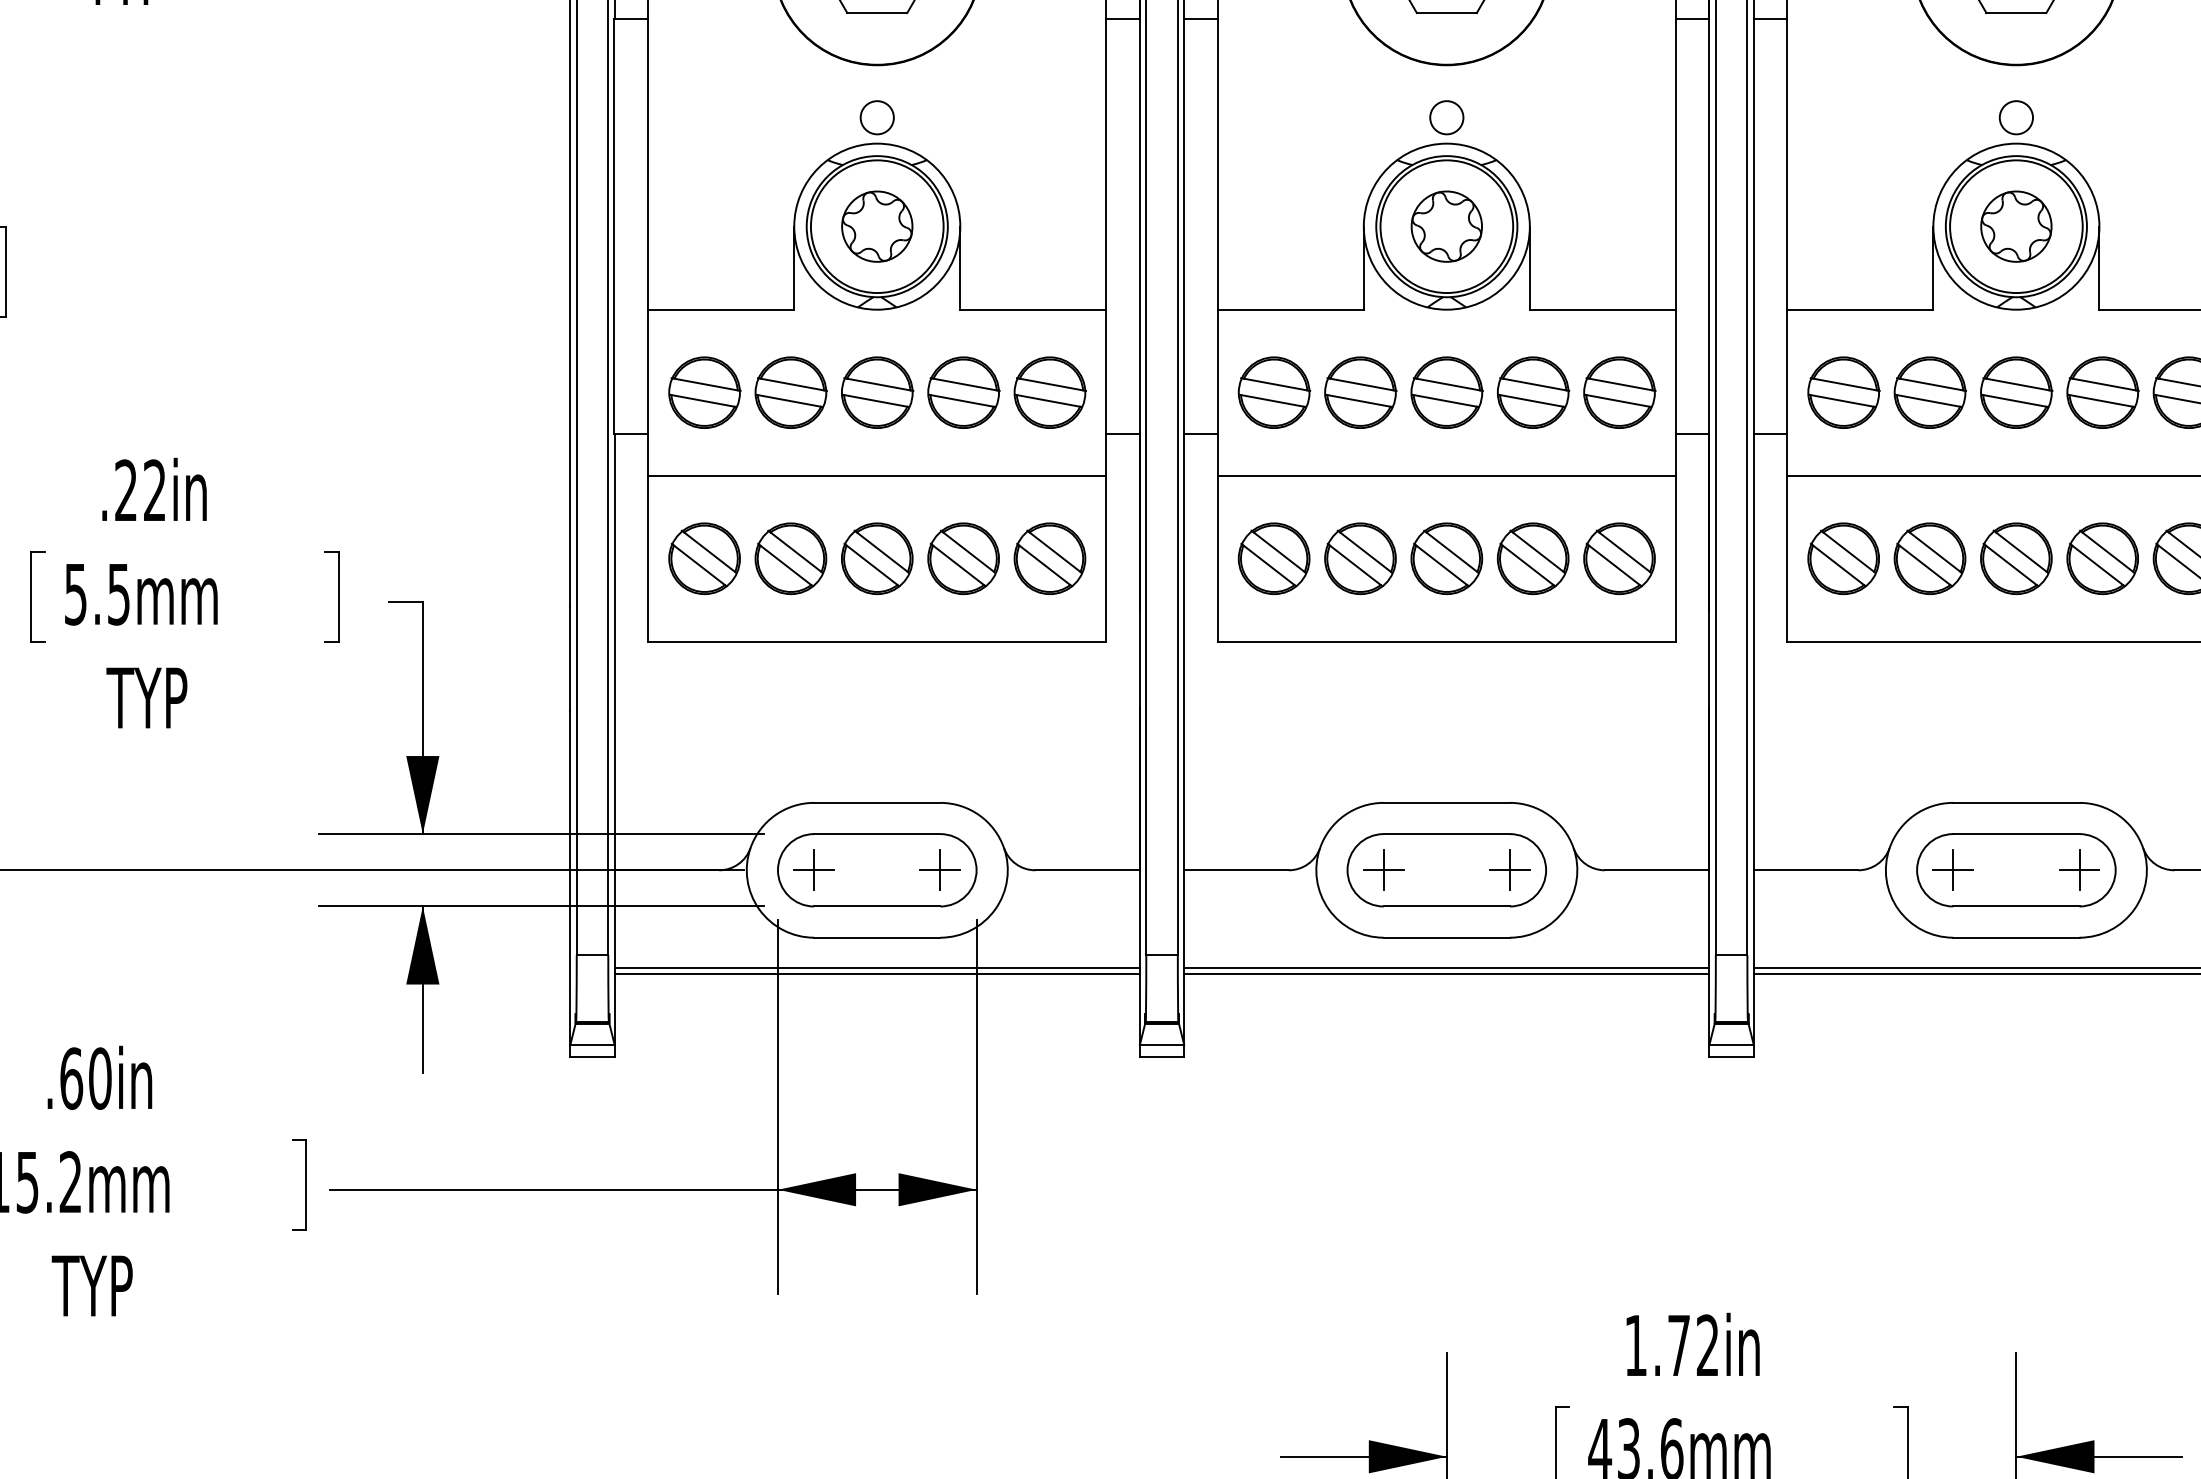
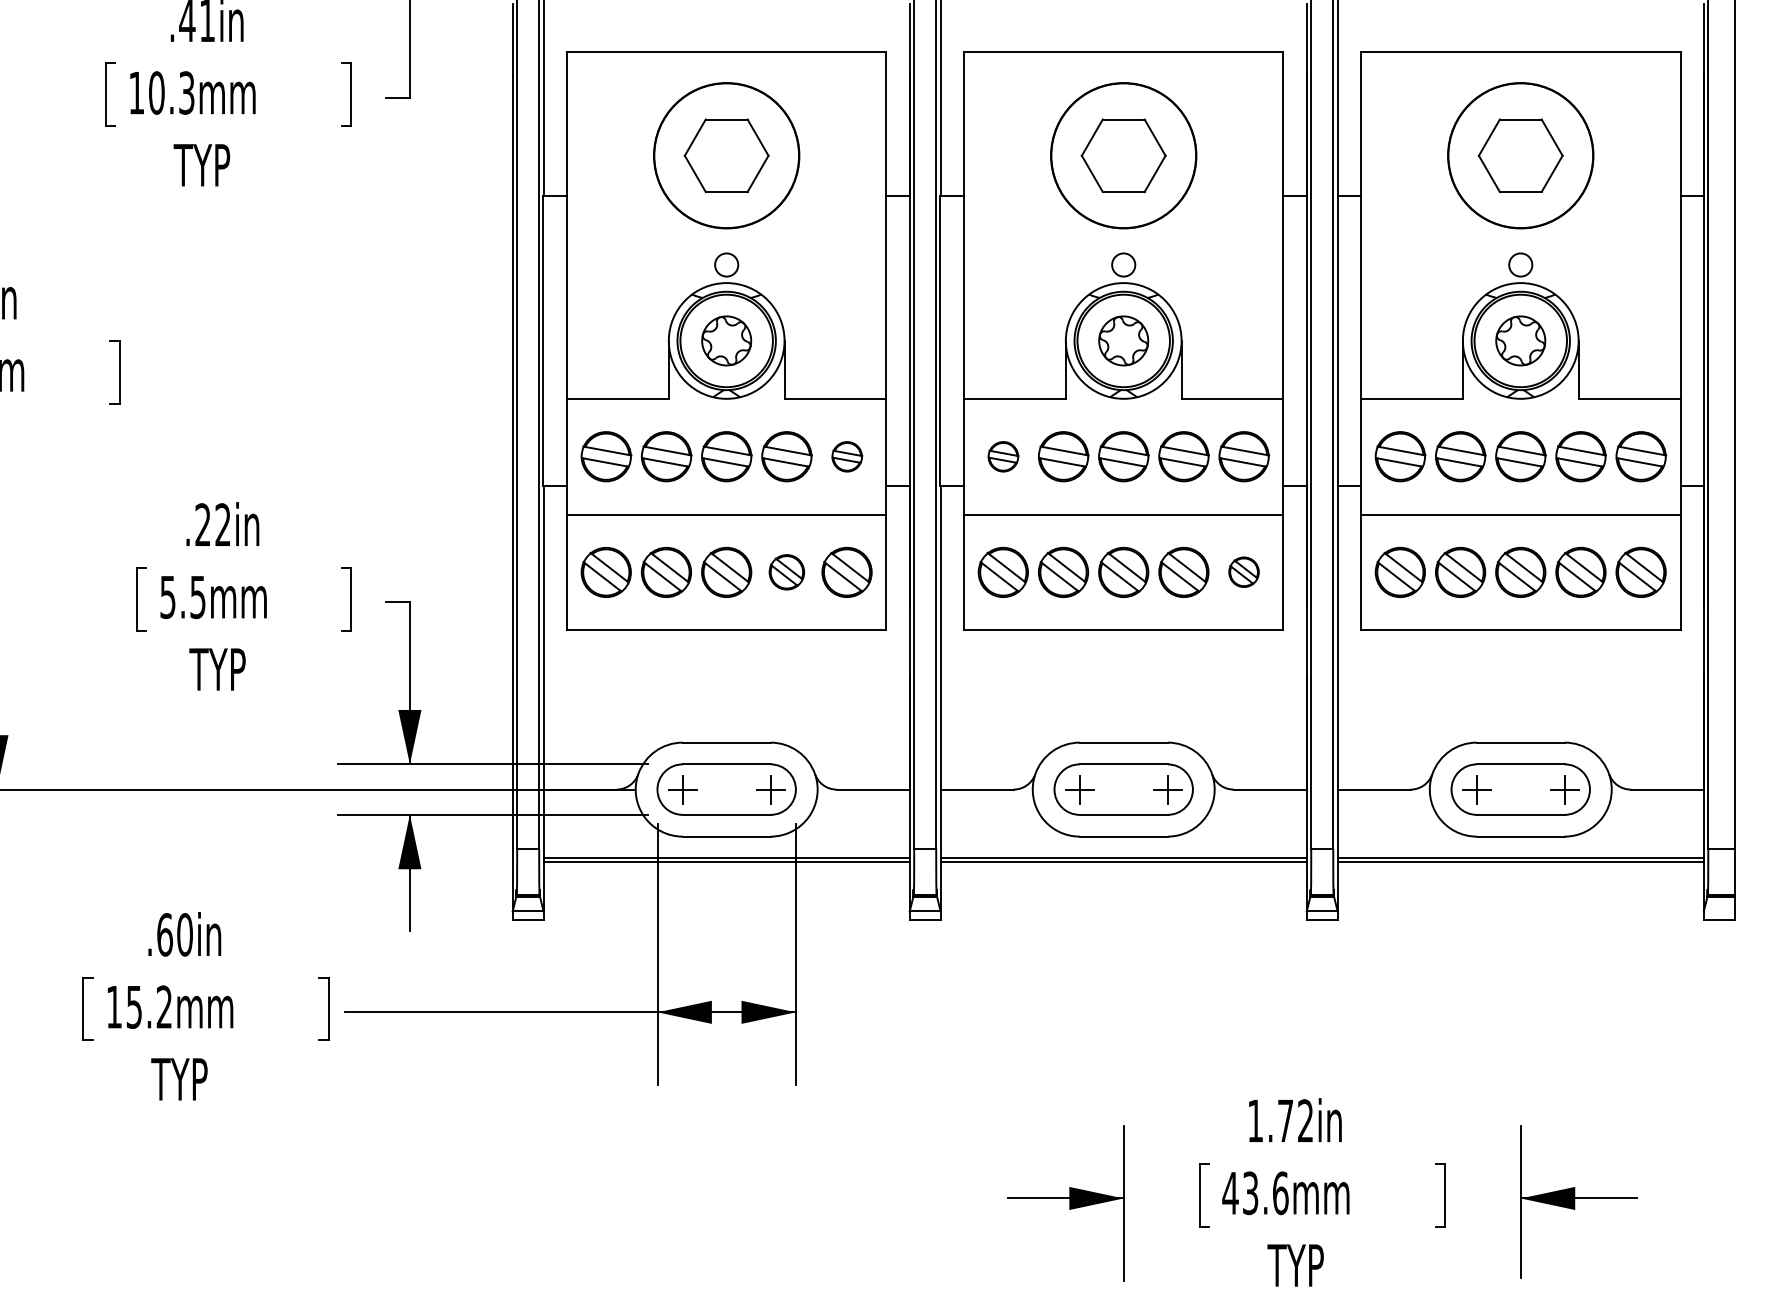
part: (1050, 392) -> (847, 456), size x0.6
part: (1274, 392) -> (1003, 456), size x0.6
part: (963, 557) -> (786, 571), size x0.7
part: (1618, 557) -> (1243, 571), size x0.6

